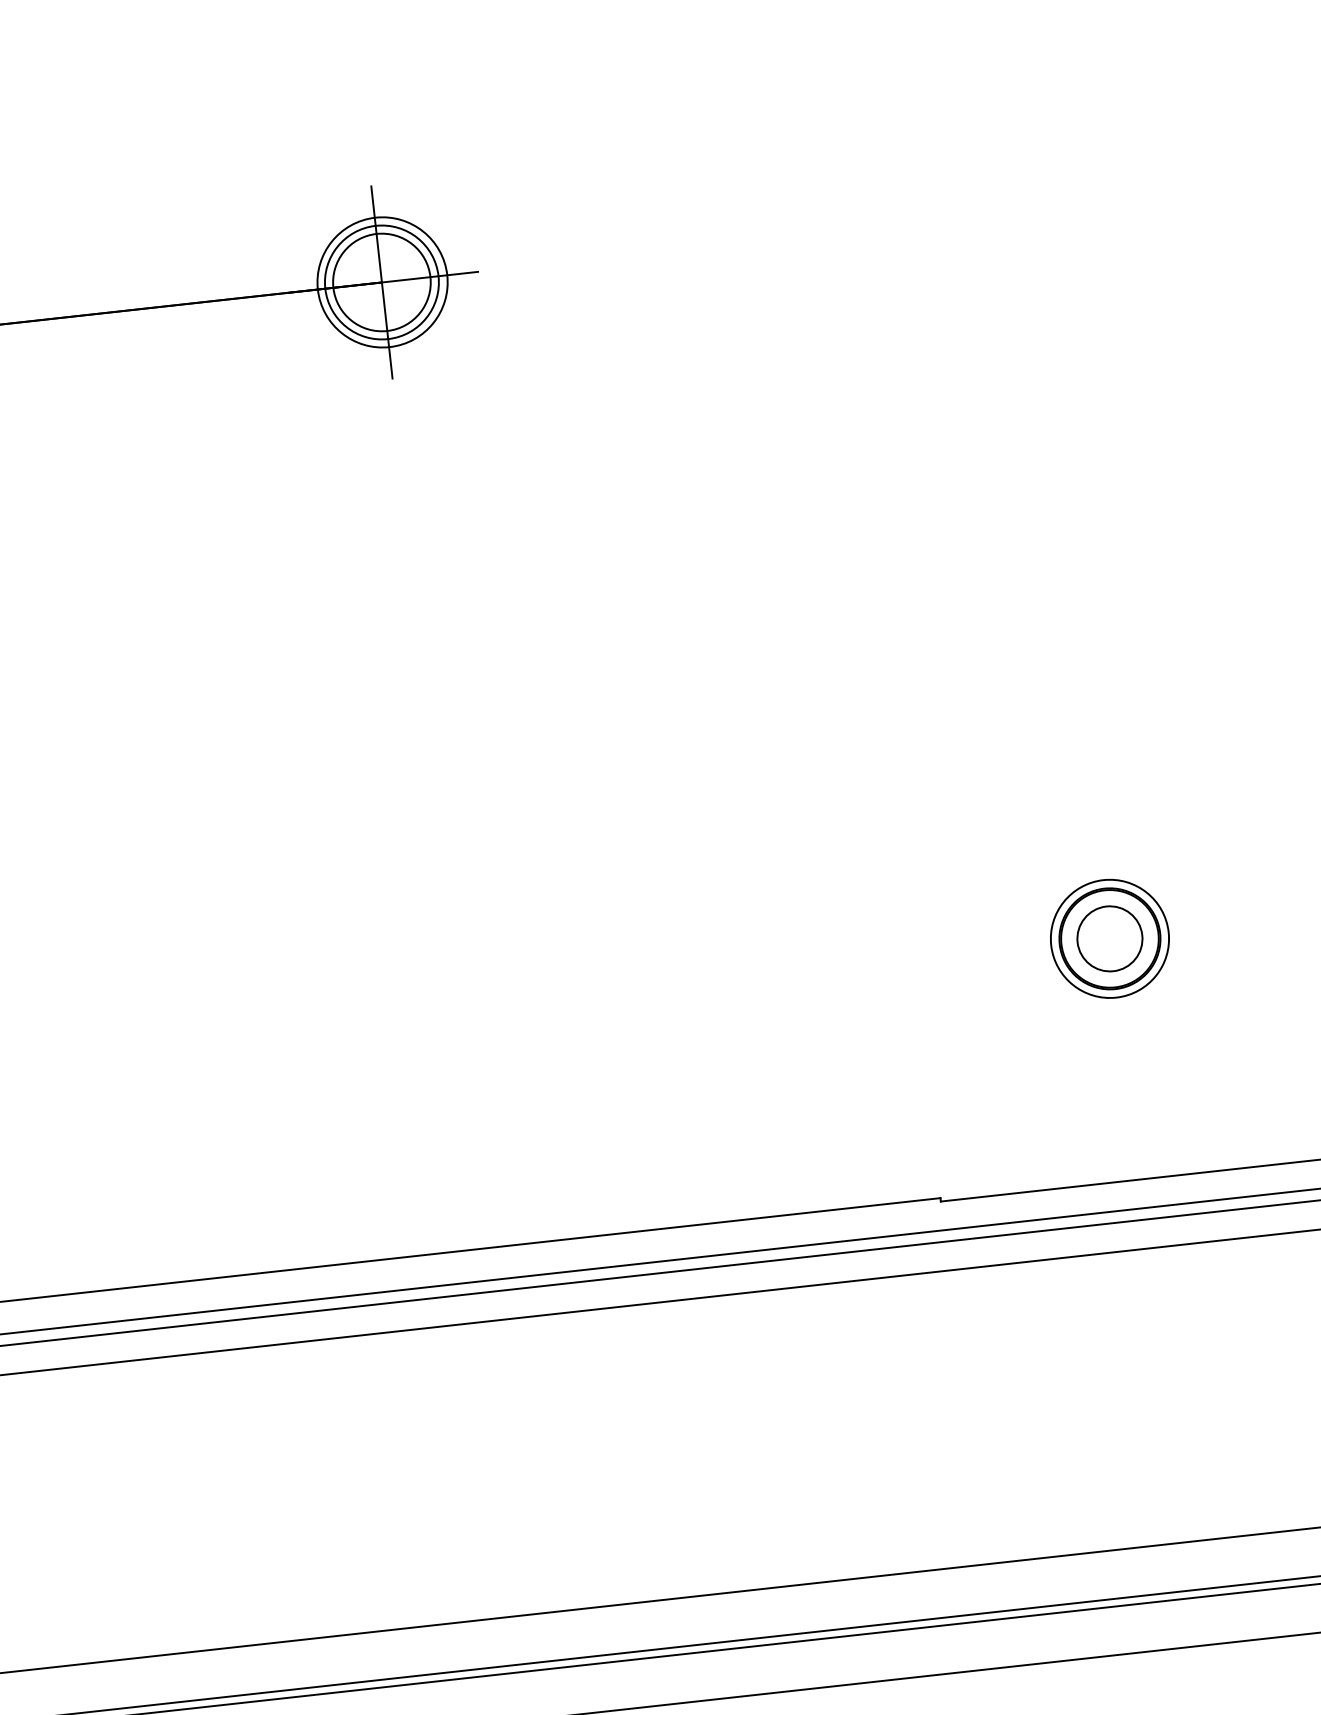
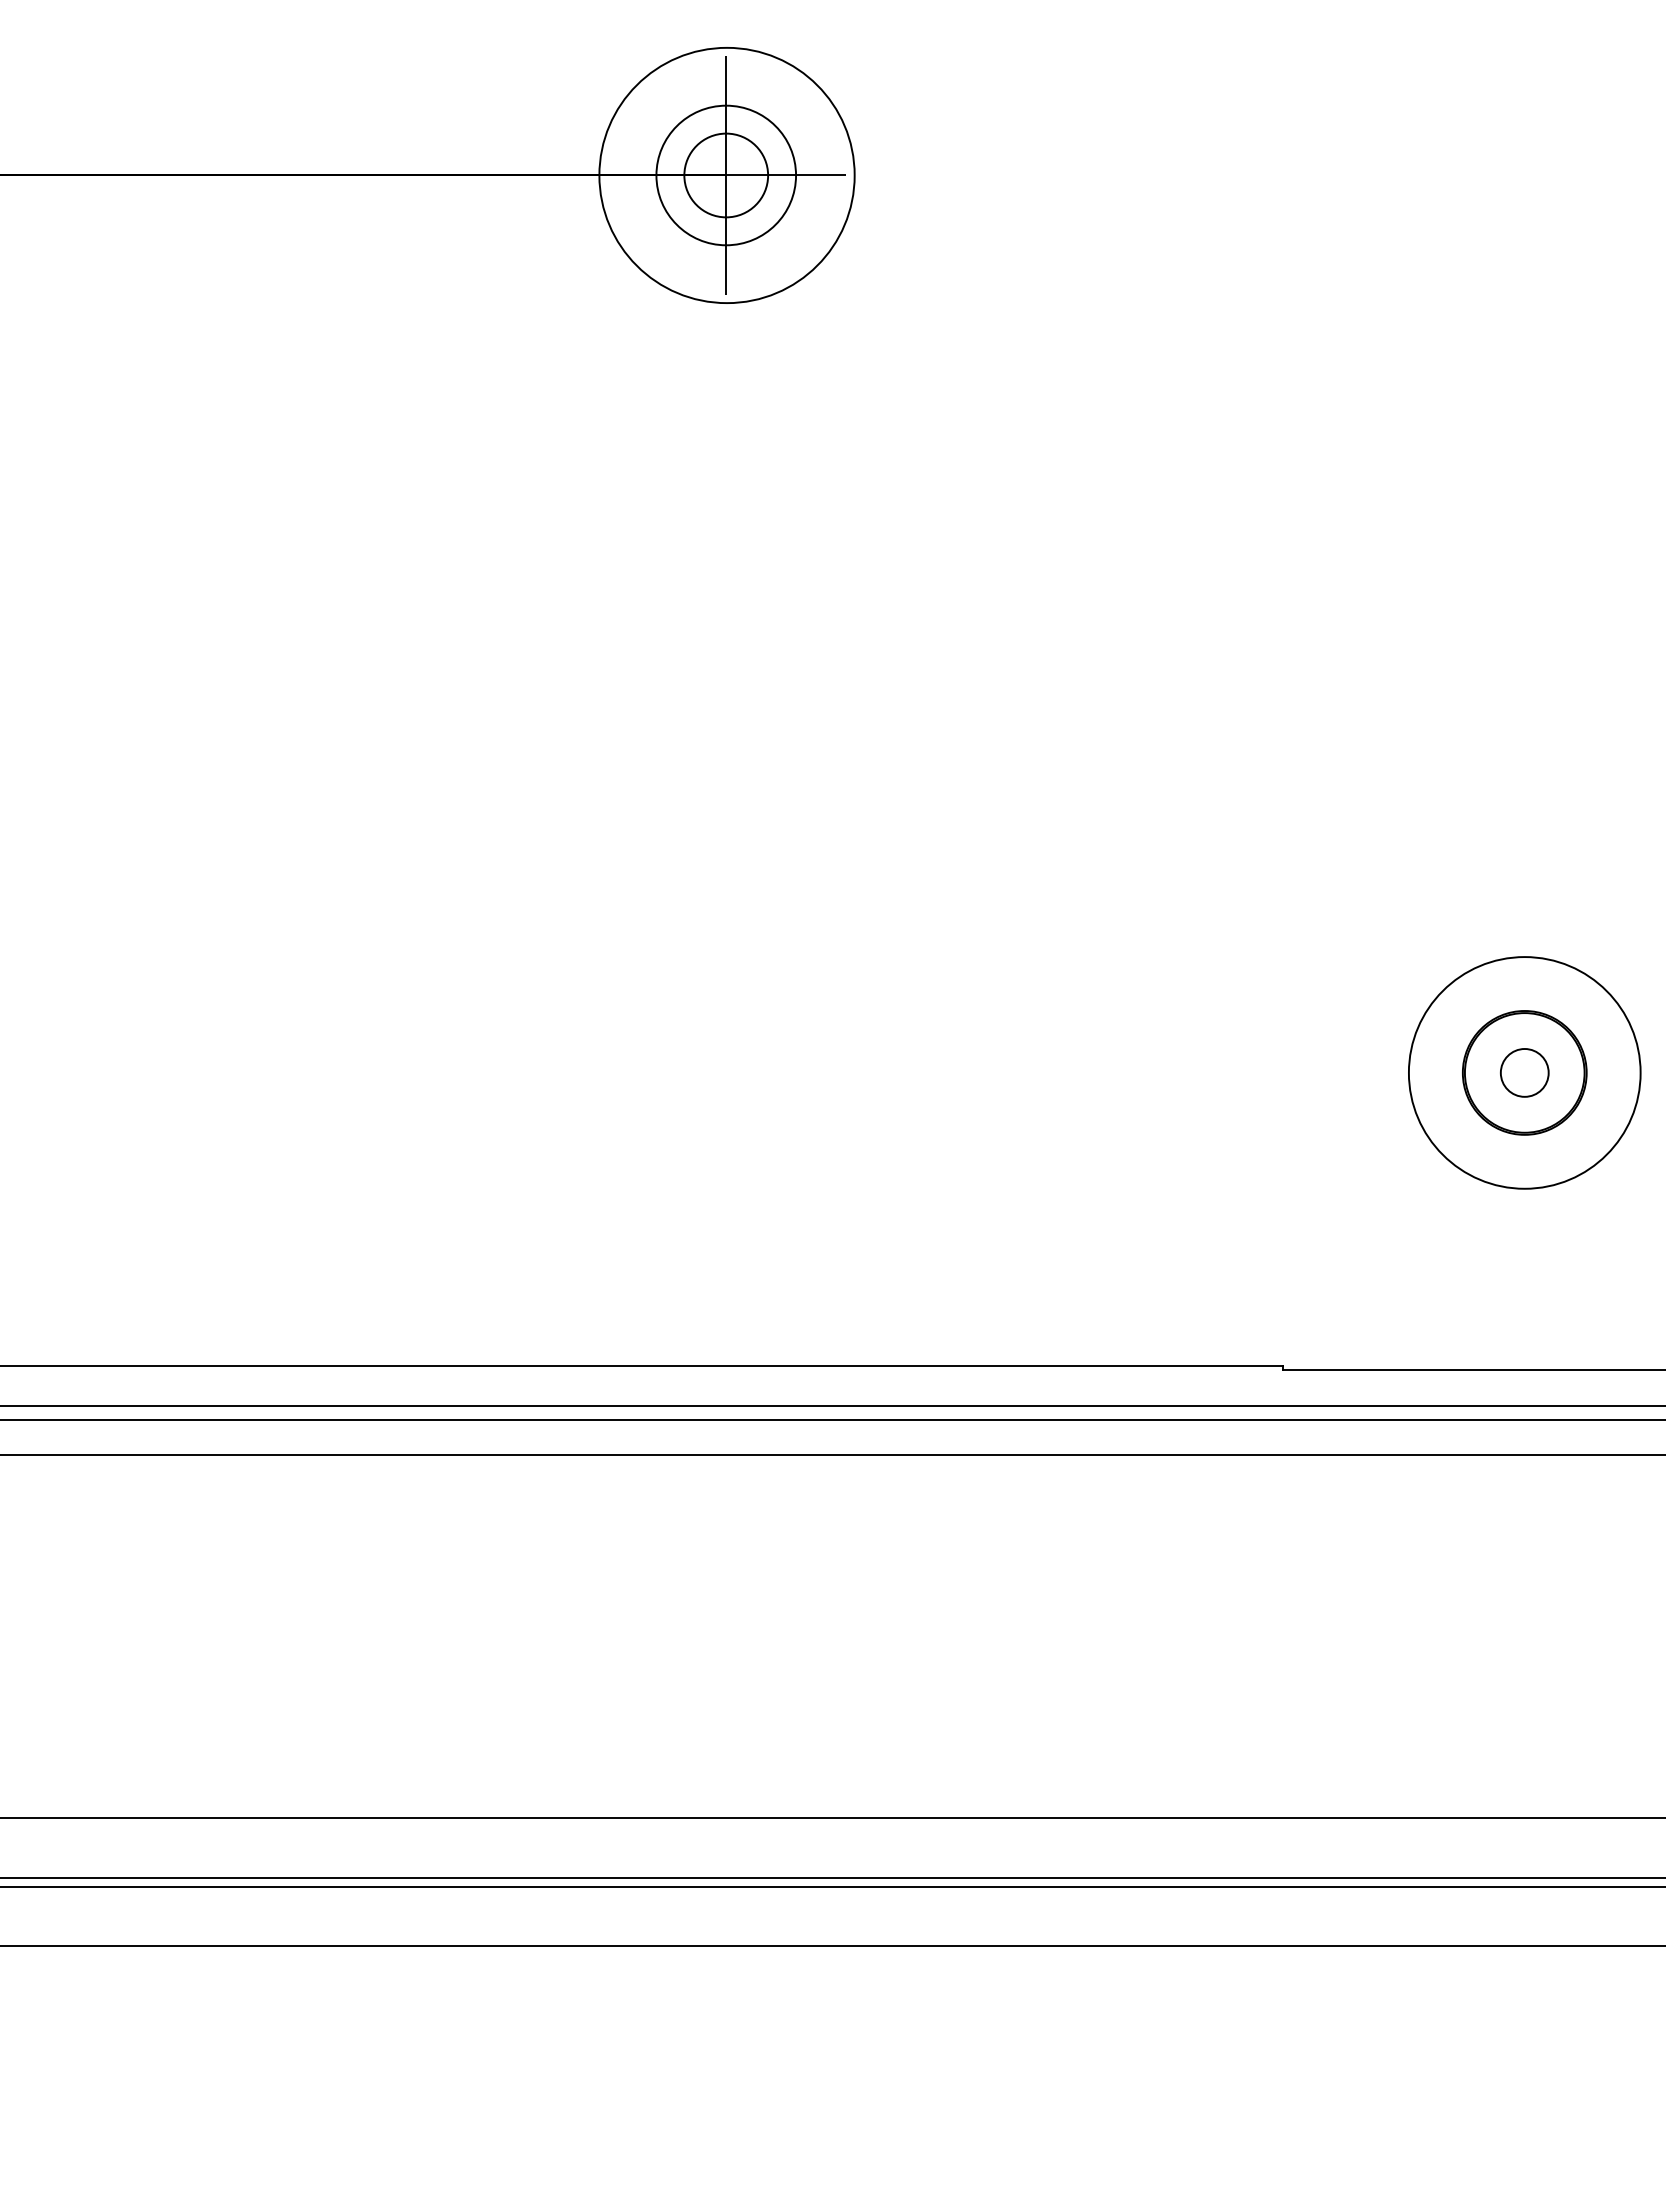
circle: (382, 282) -> (726, 175), size x0.7
circle: (382, 282) -> (726, 175), size x1.6
circle: (1109, 938) -> (1524, 1072), size x0.6
circle: (1109, 938) -> (1524, 1072), size x1.6

